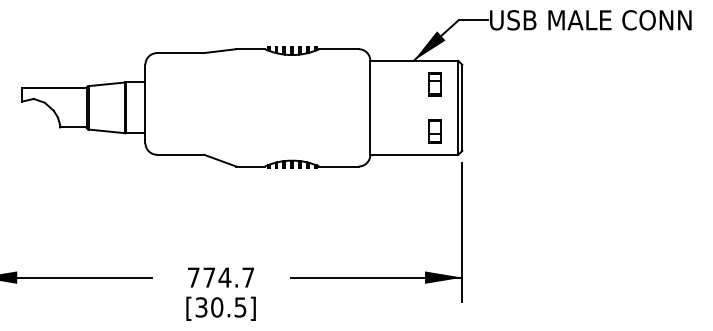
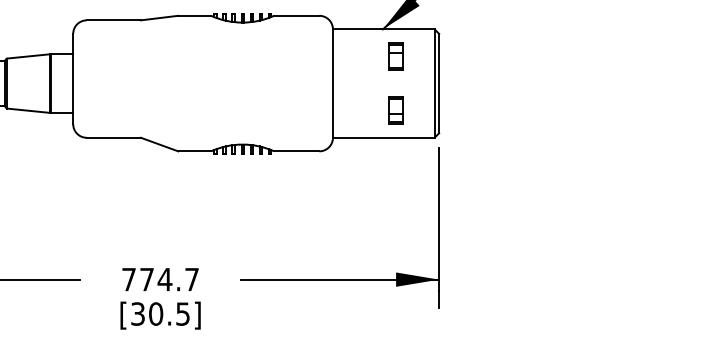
part: (434, 84) -> (395, 56), moved
part: (434, 131) -> (395, 110), moved

